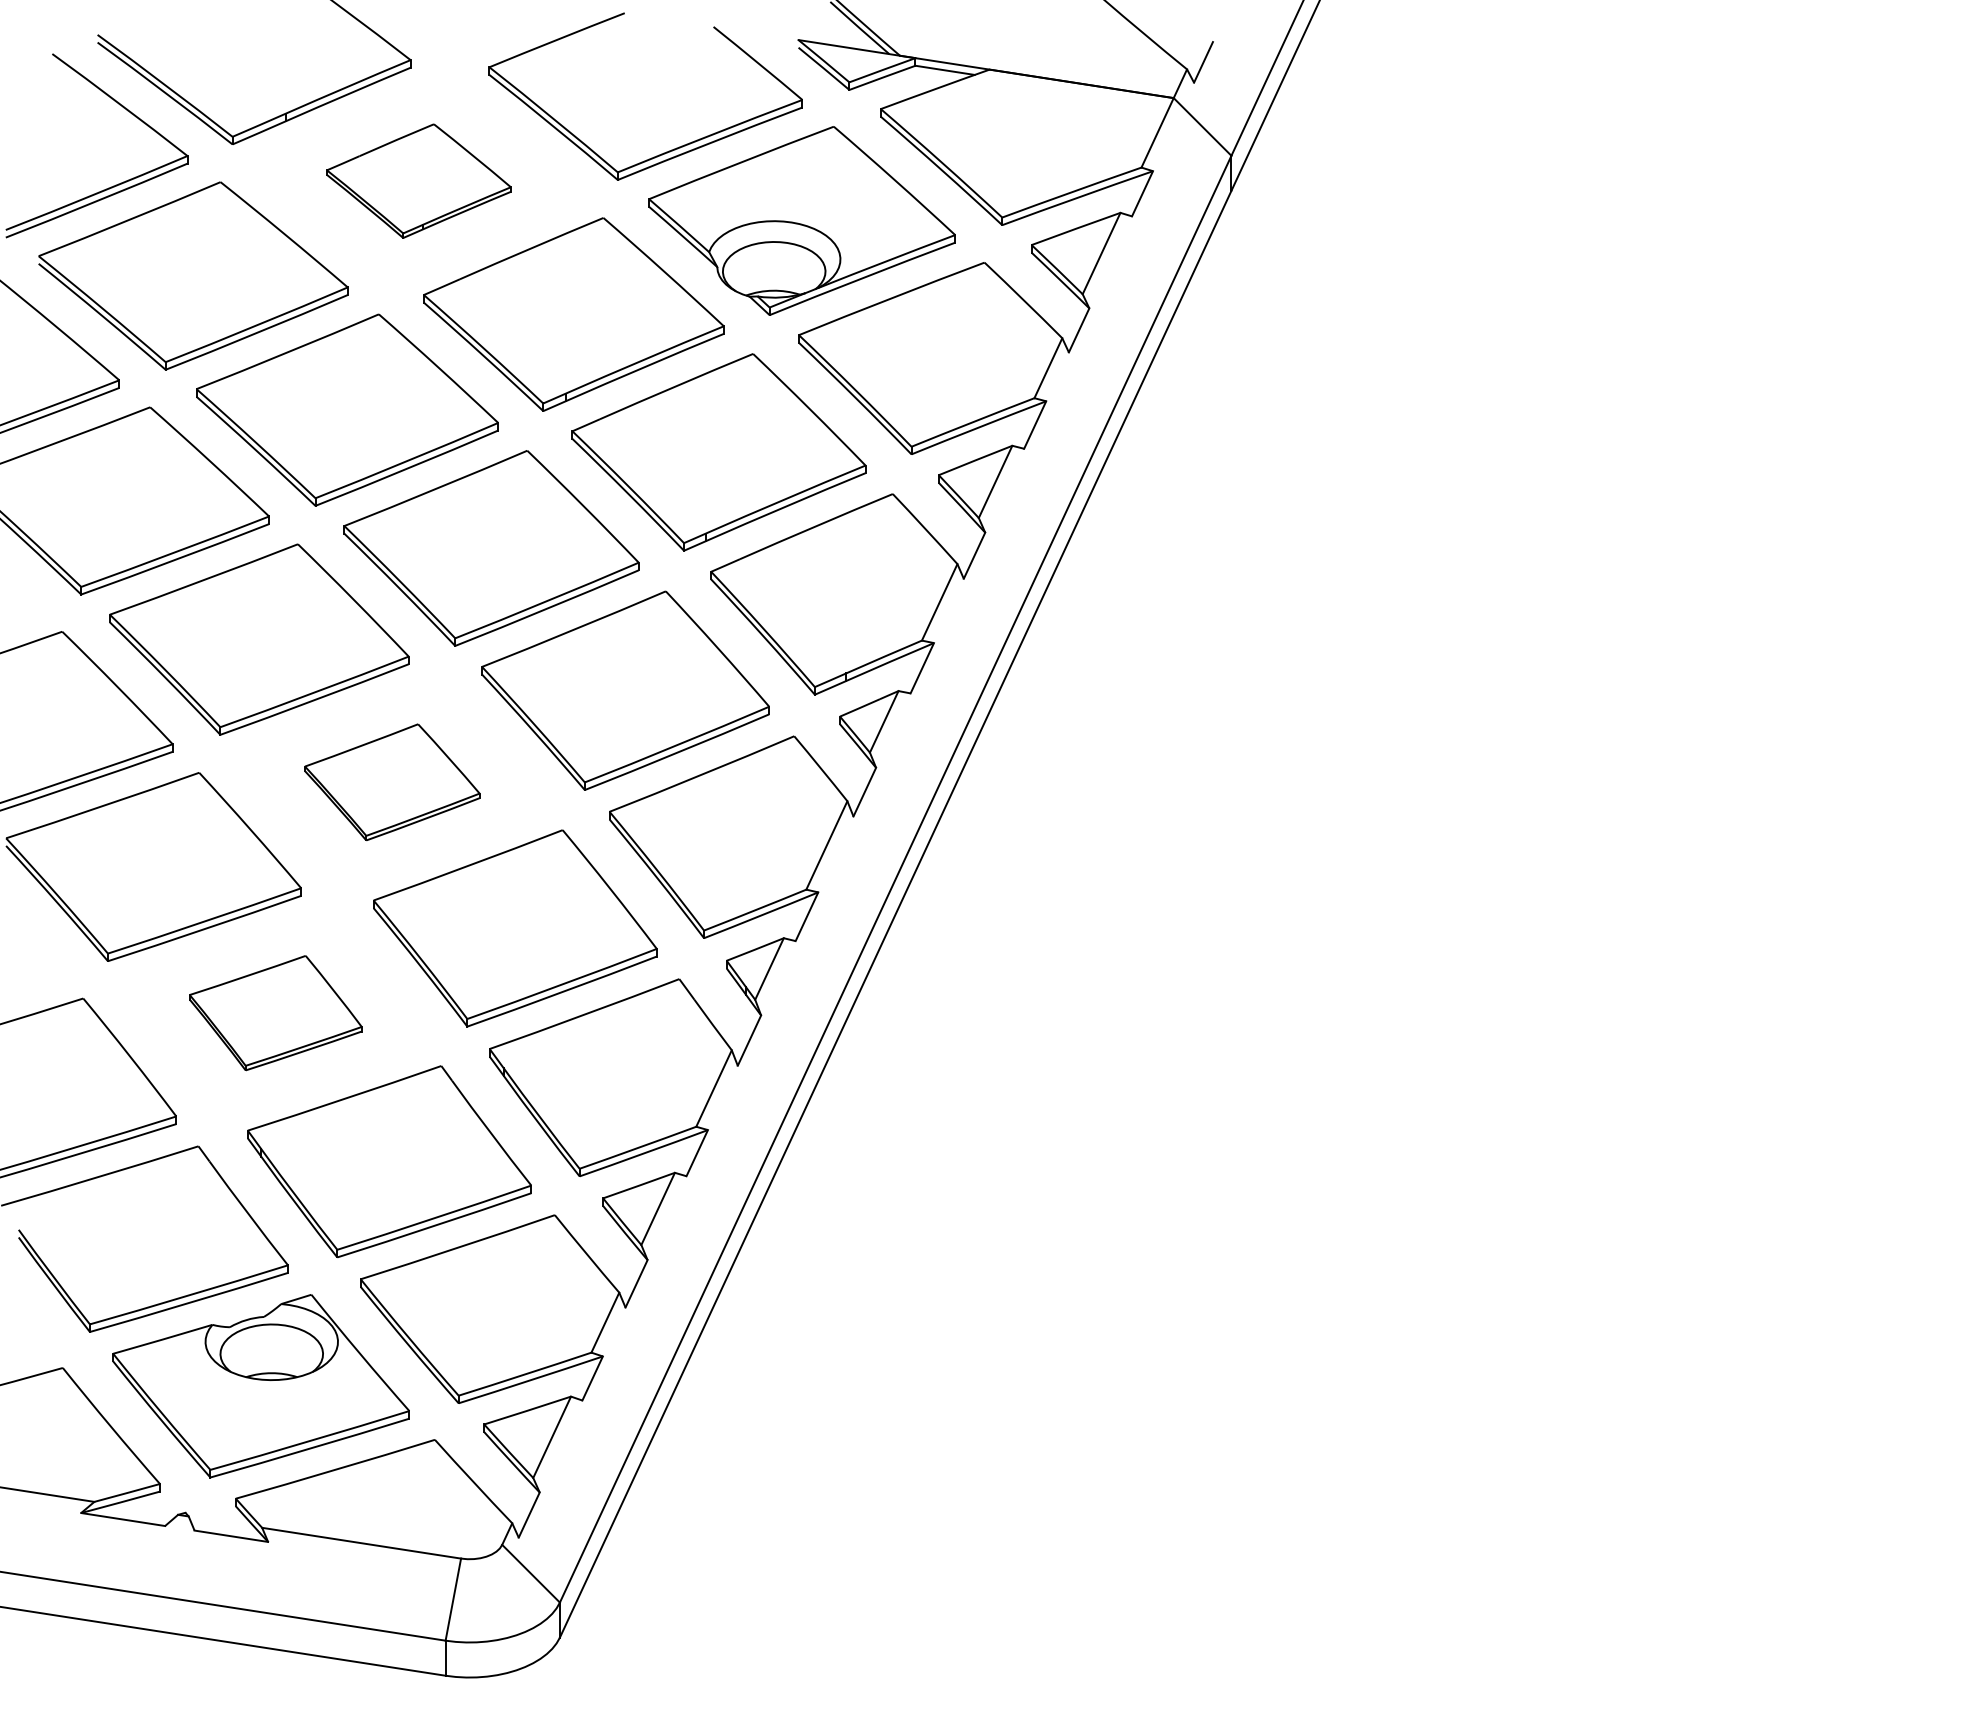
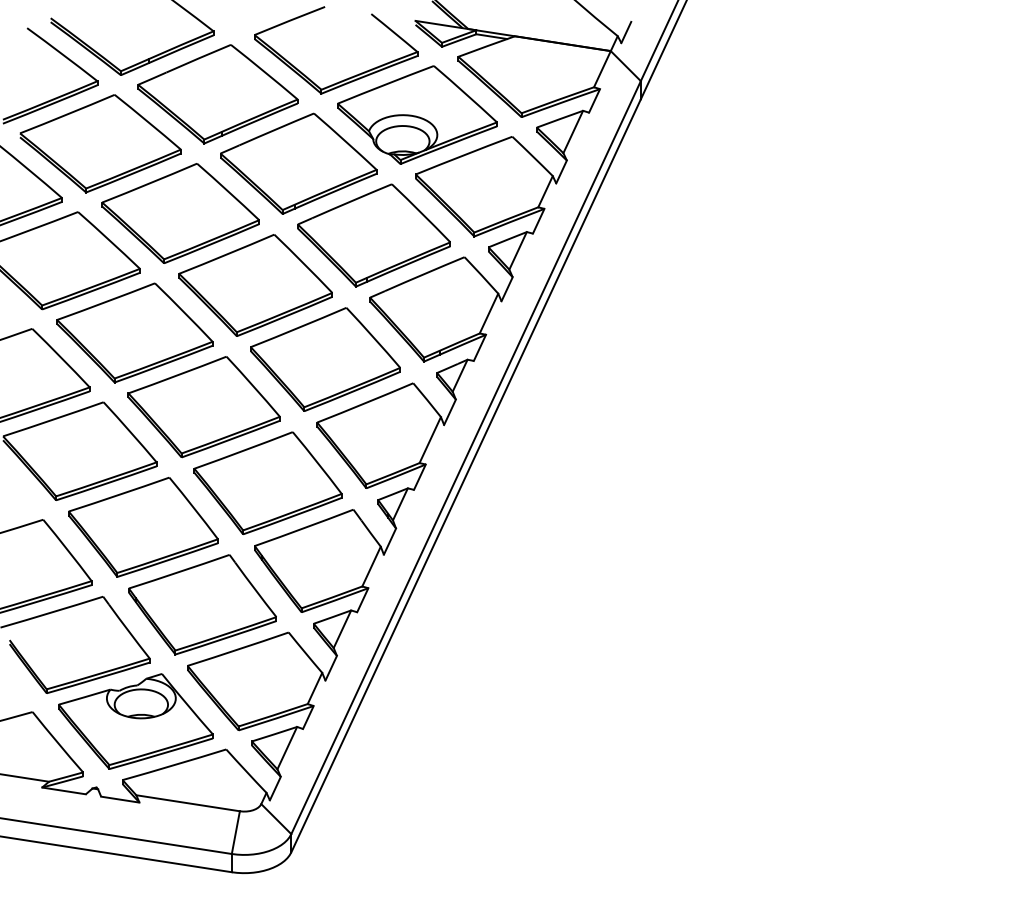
part: (418, 181) -> (217, 94), size x1.67
part: (391, 782) -> (203, 407), size x1.67
part: (275, 1013) -> (143, 527), size x1.67

